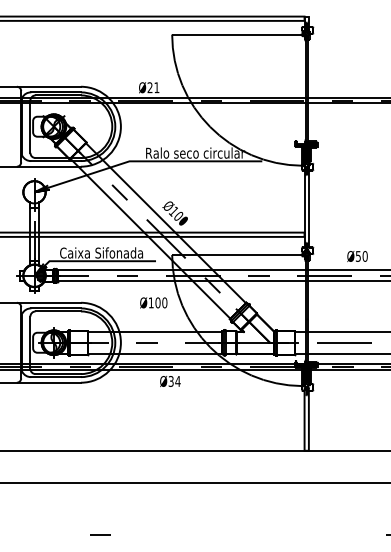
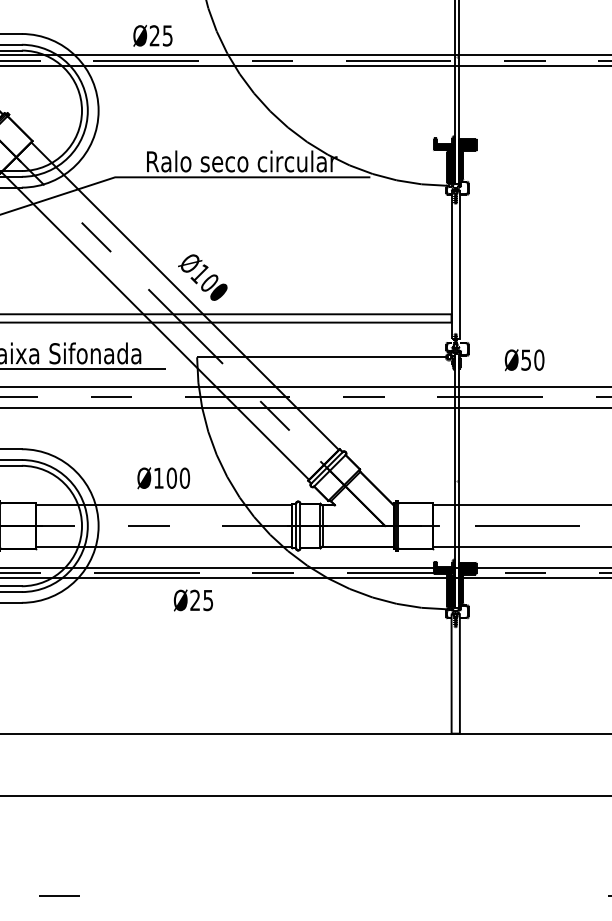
text: (156, 87) -> (166, 35), Ø21 -> Ø25
text: (357, 256) -> (524, 360), moved
text: (153, 302) -> (163, 477), moved
text: (174, 381) -> (201, 600), Ø34 -> Ø25

